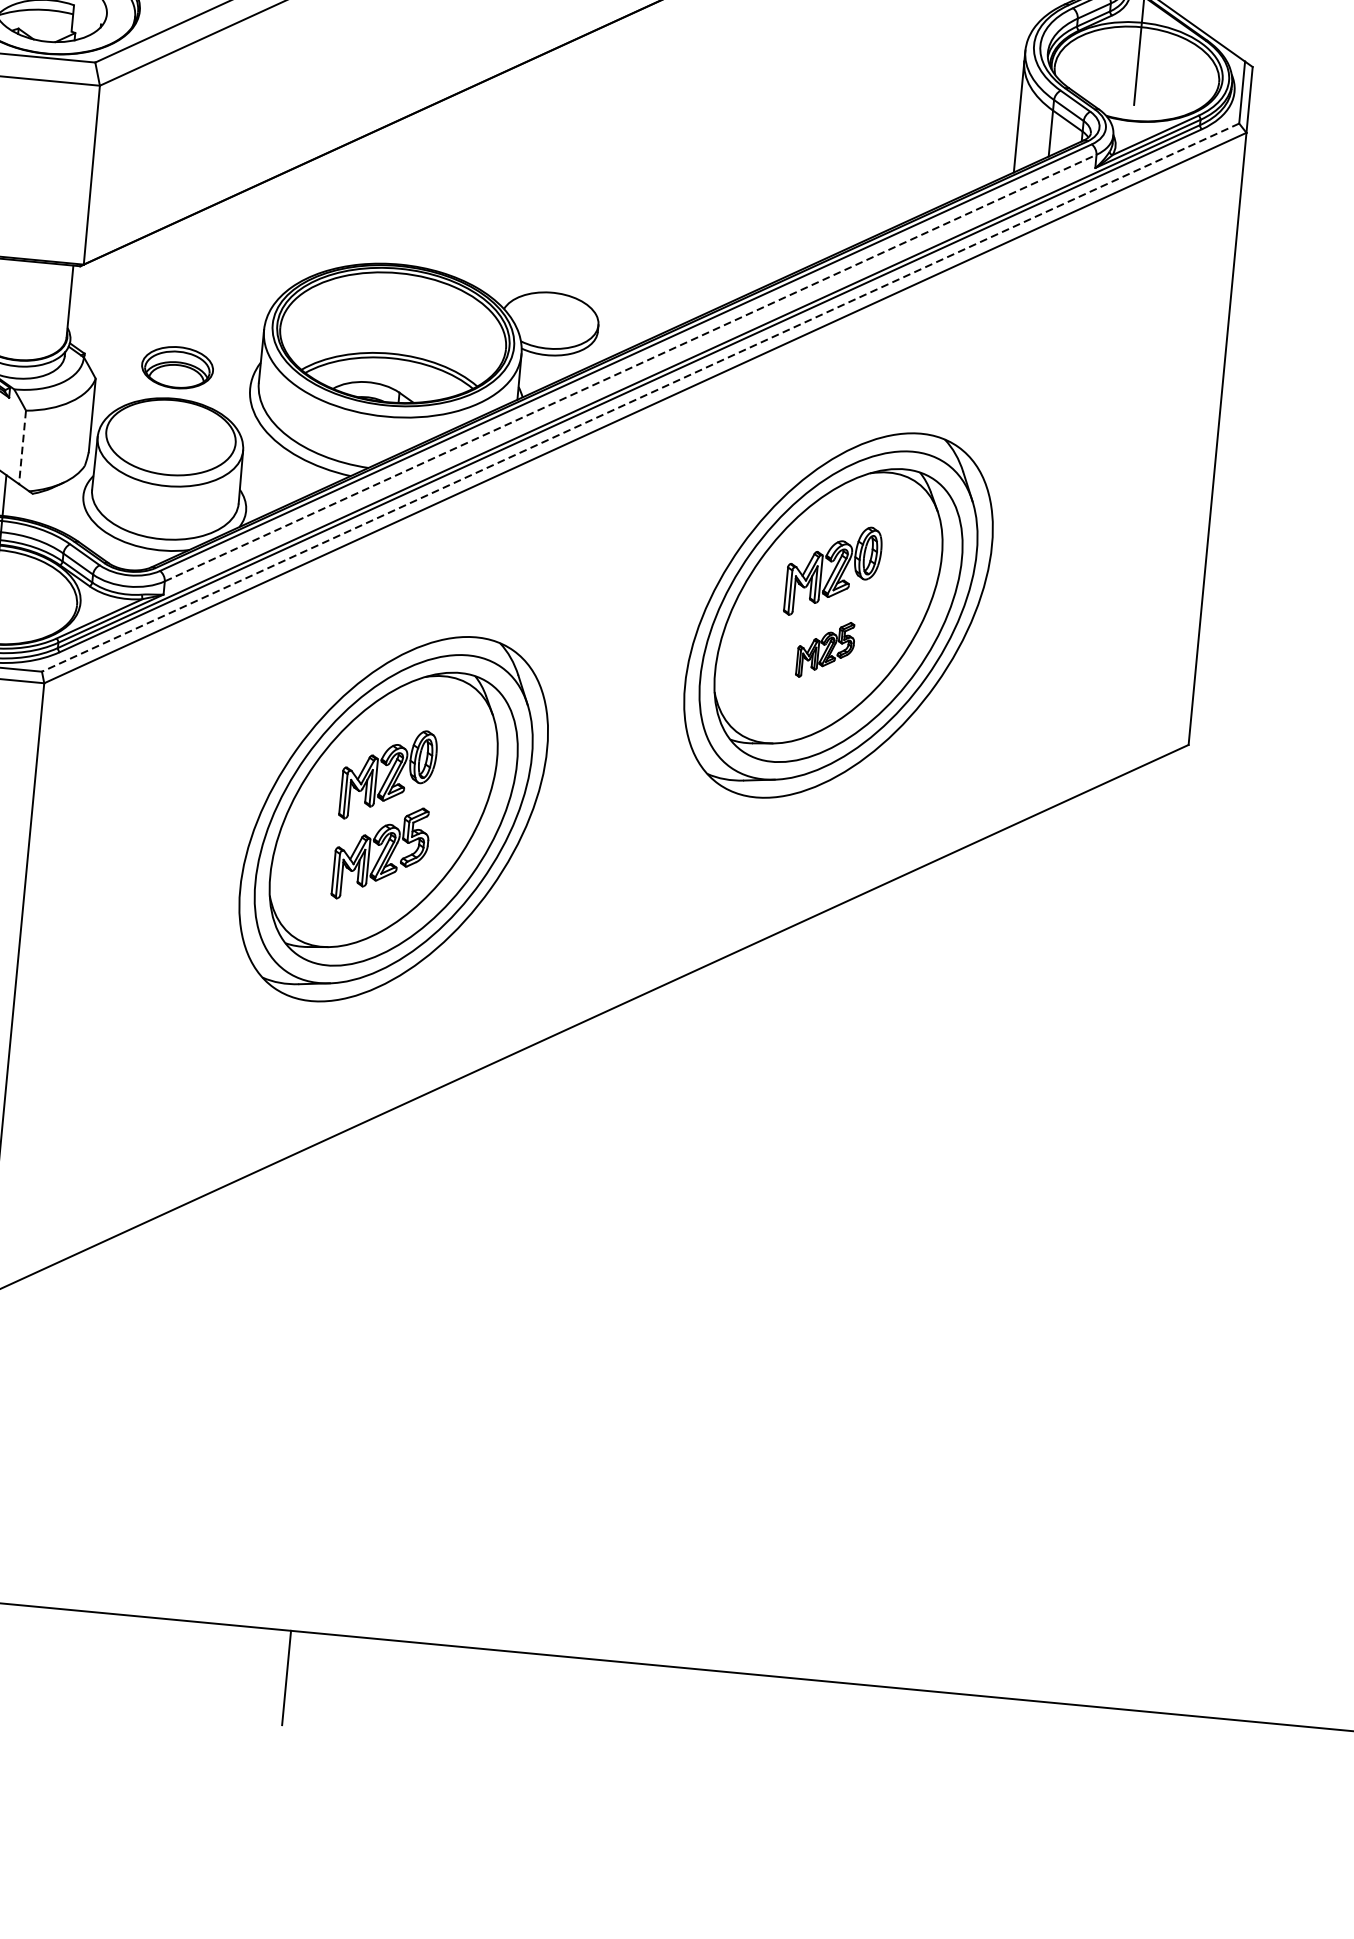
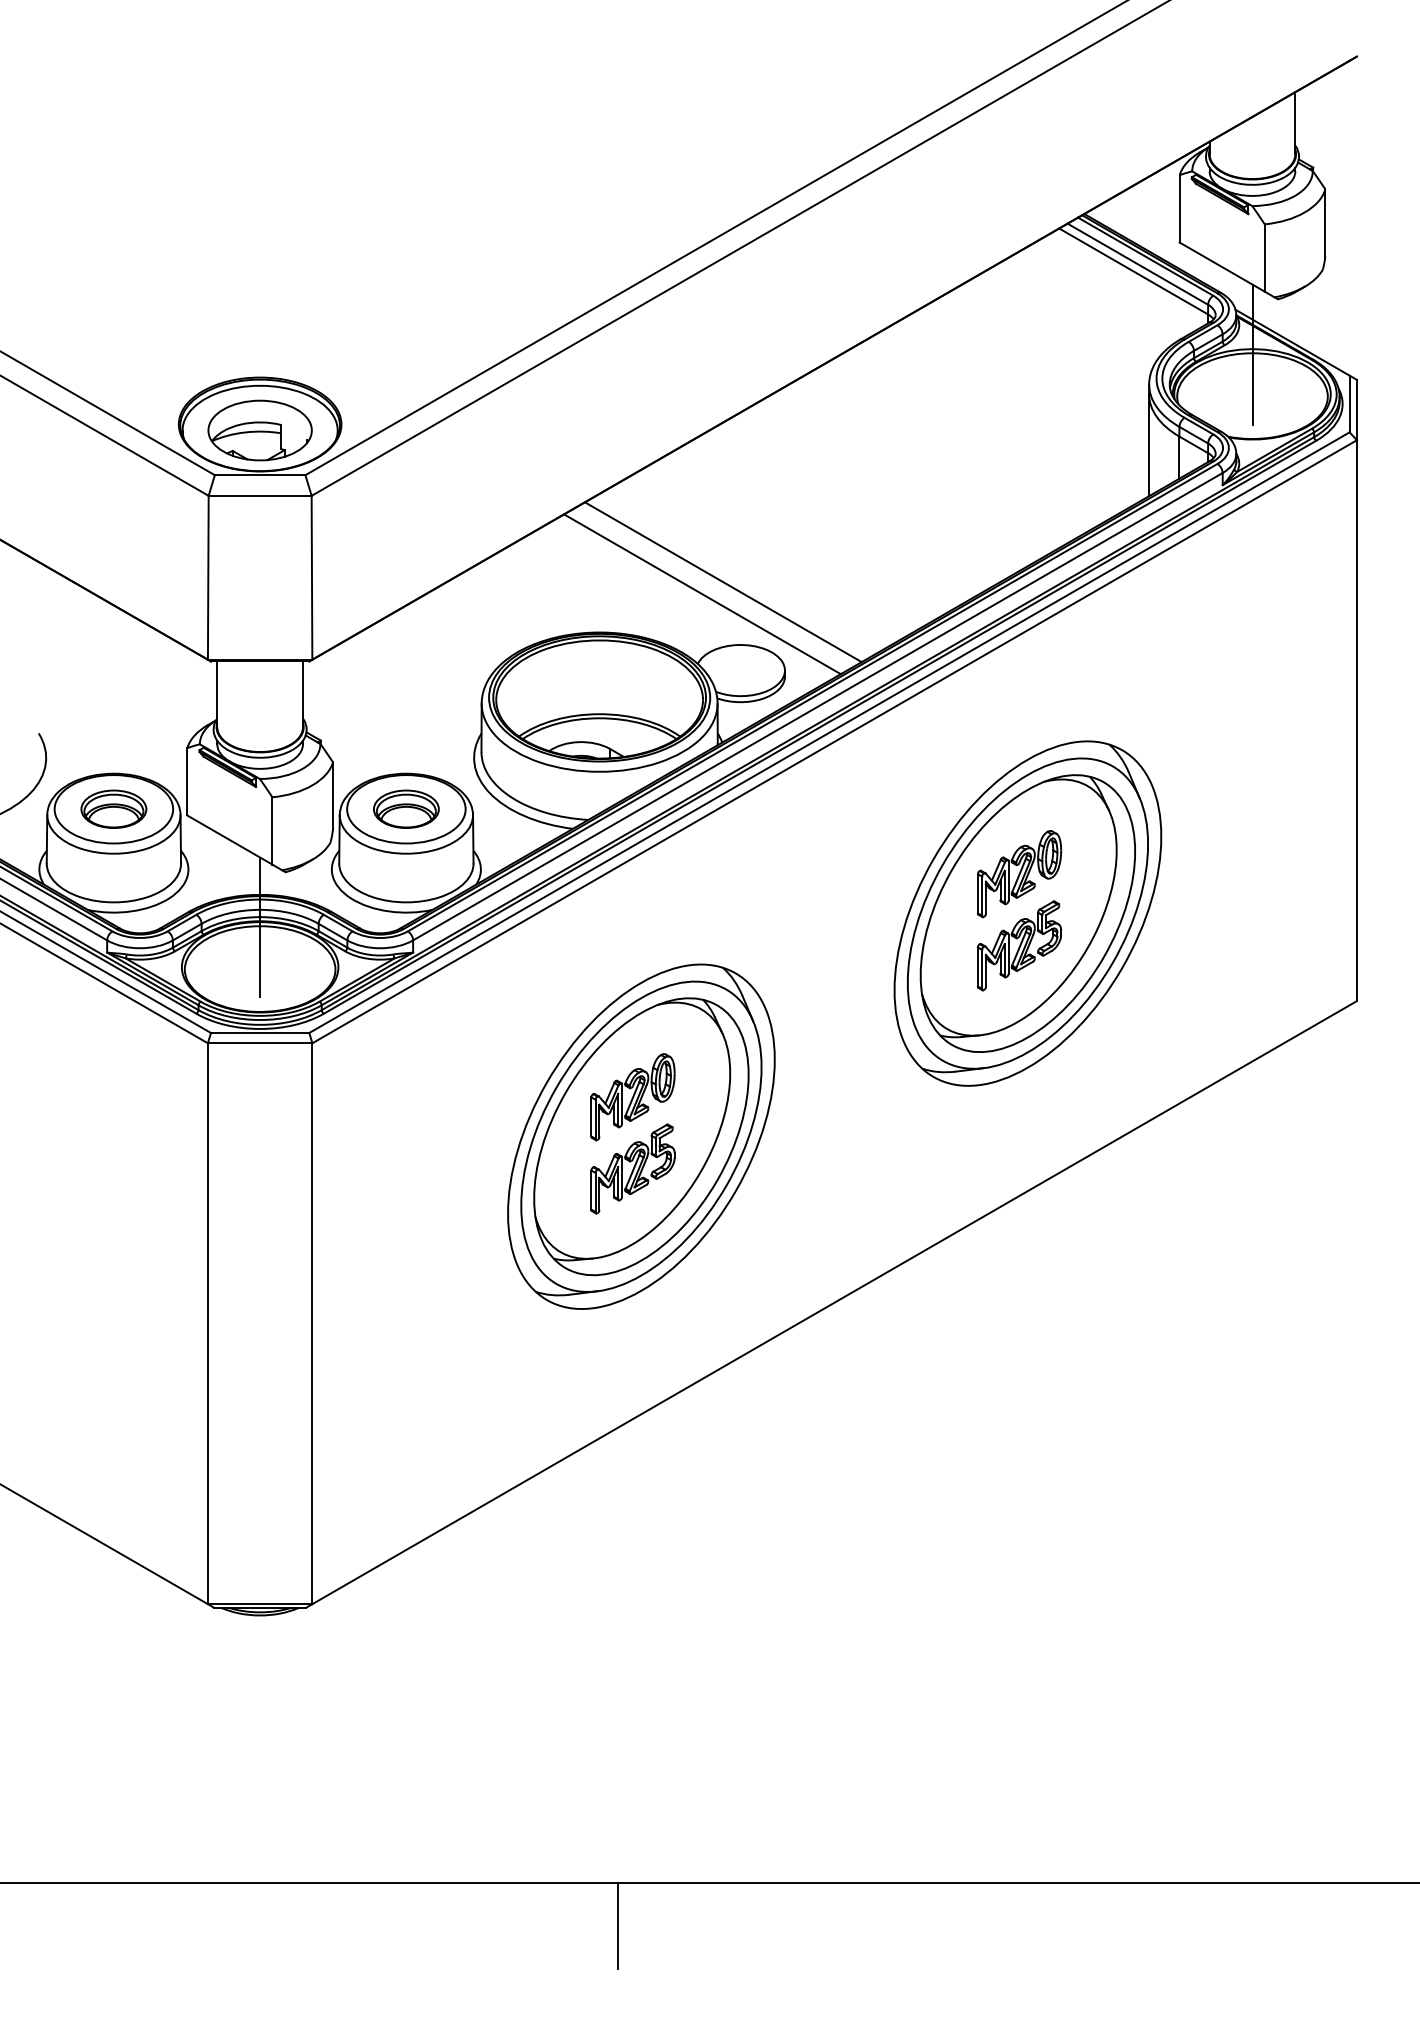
line: (539, 222) -> (722, 582), added
line: (516, 233) -> (702, 594), added
part: (177, 366) -> (406, 808), moved
line: (631, 367) -> (818, 706), dashed -> solid
line: (640, 397) -> (829, 732), dashed -> solid
line: (22, 446) -> (272, 830), dashed -> solid
part: (824, 649) -> (1018, 945), size x1.67

